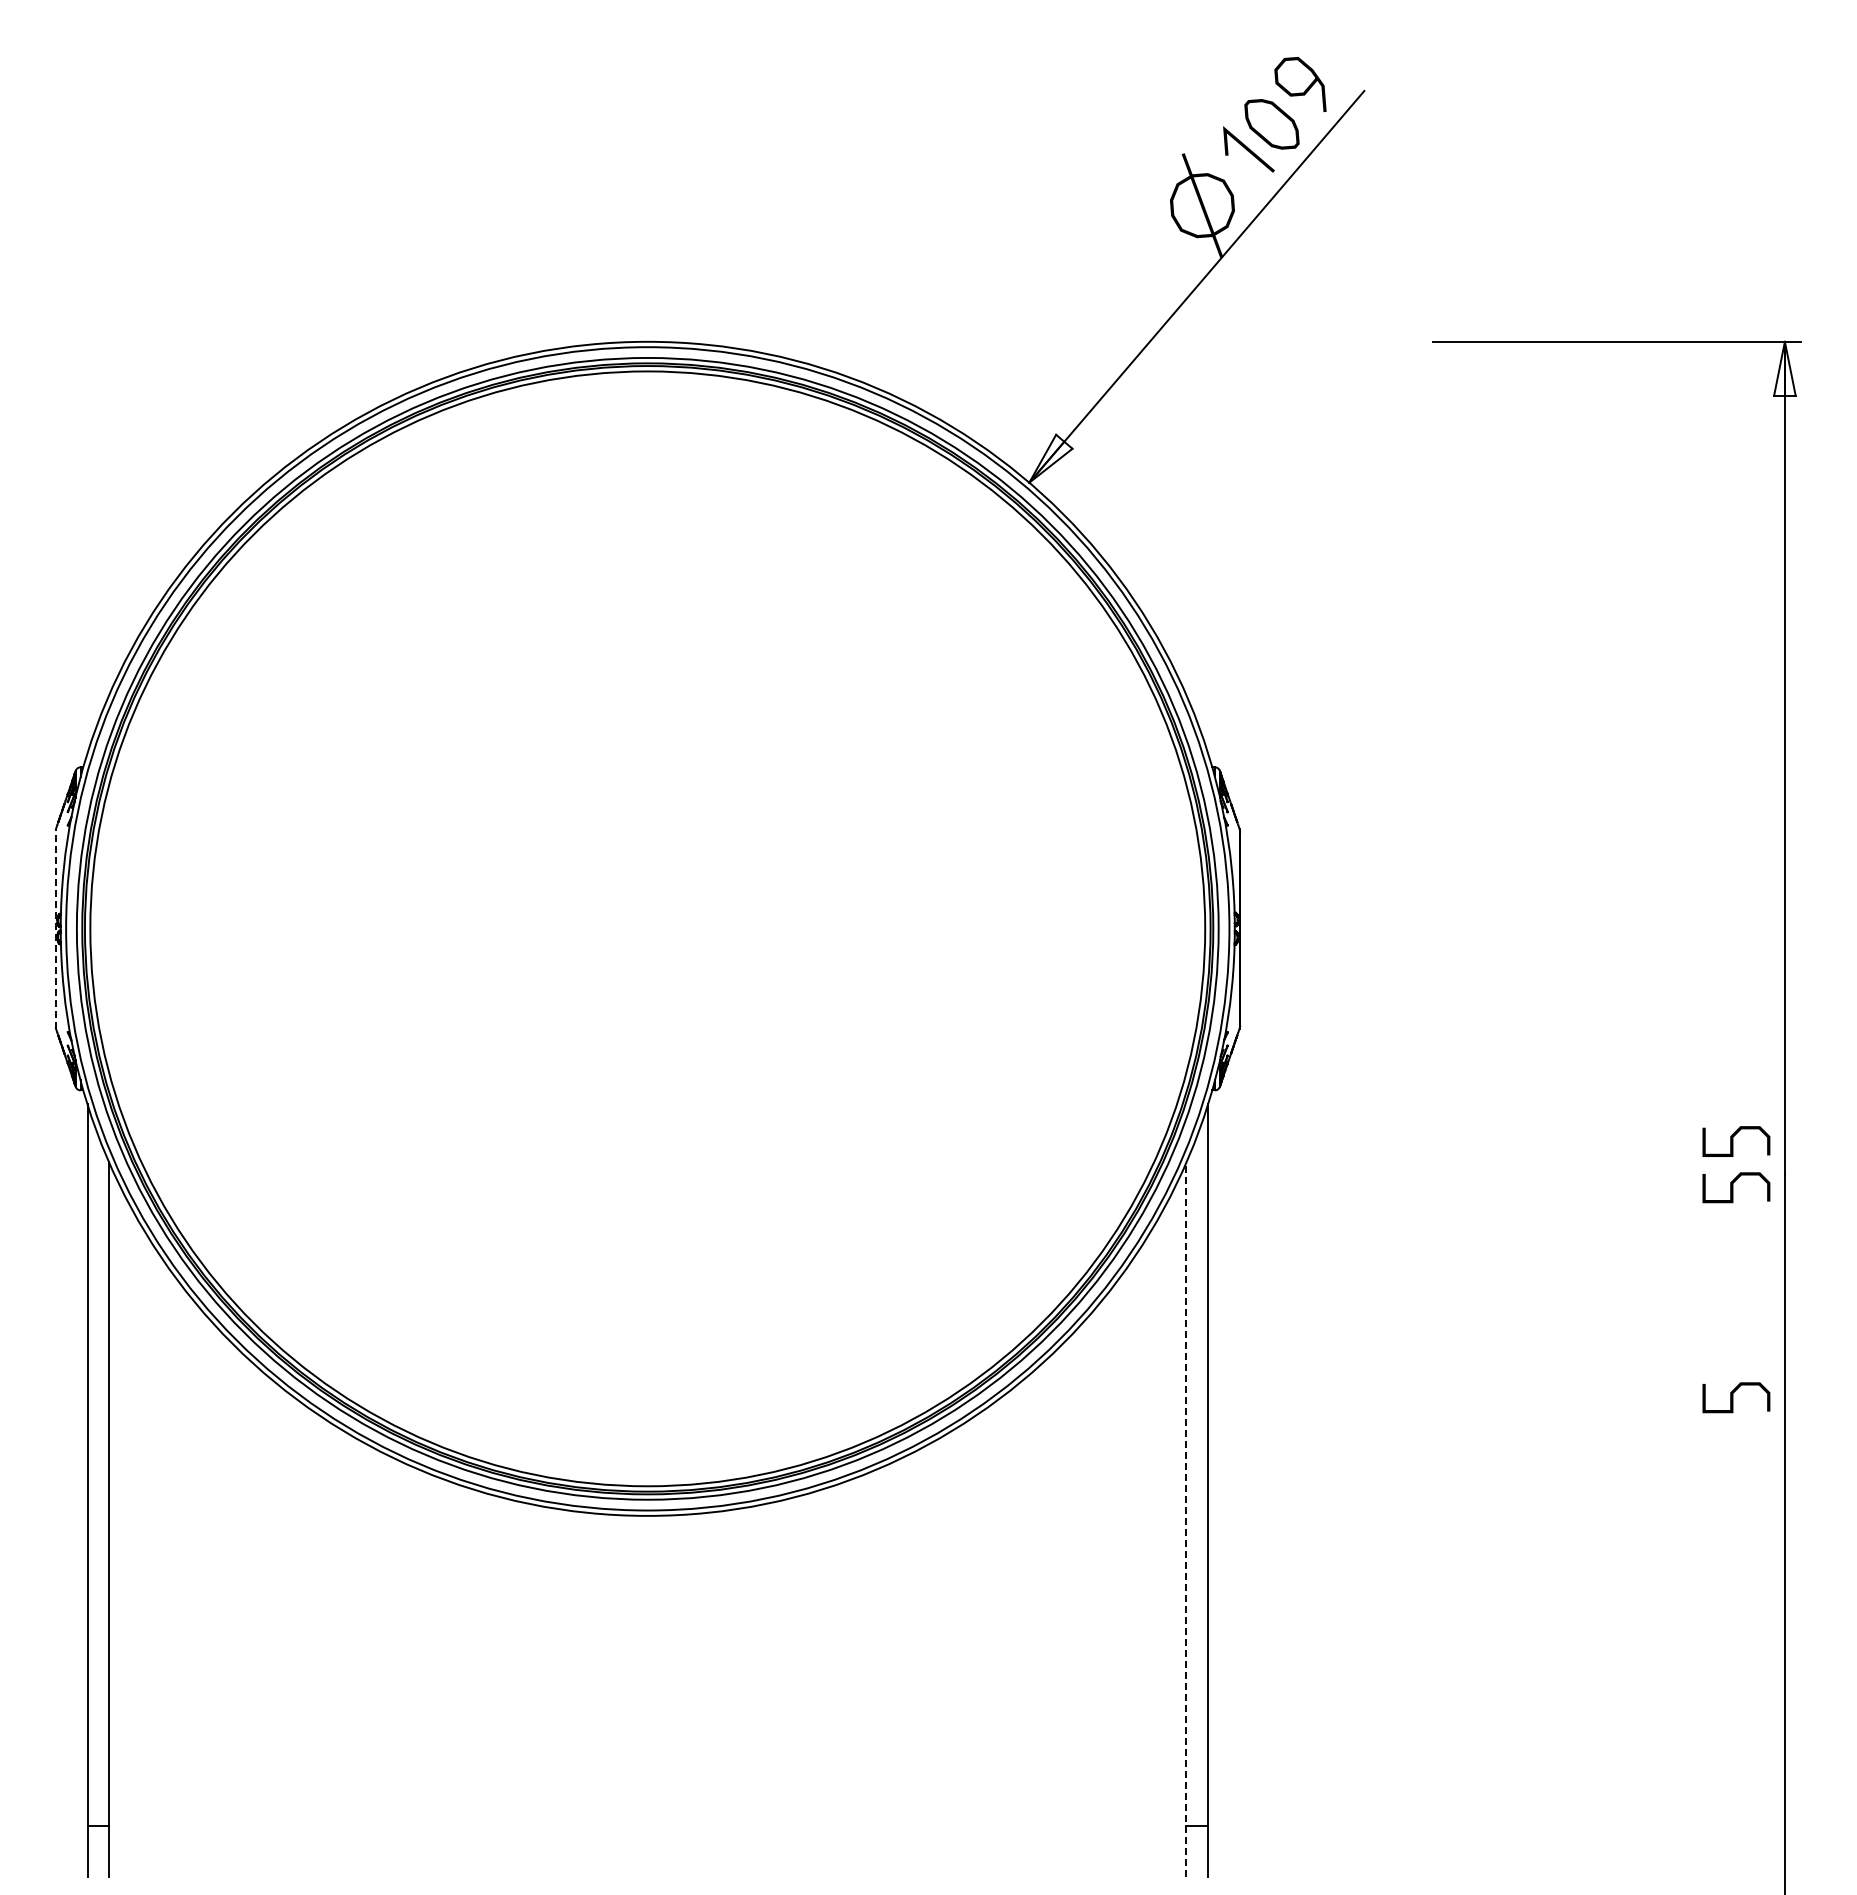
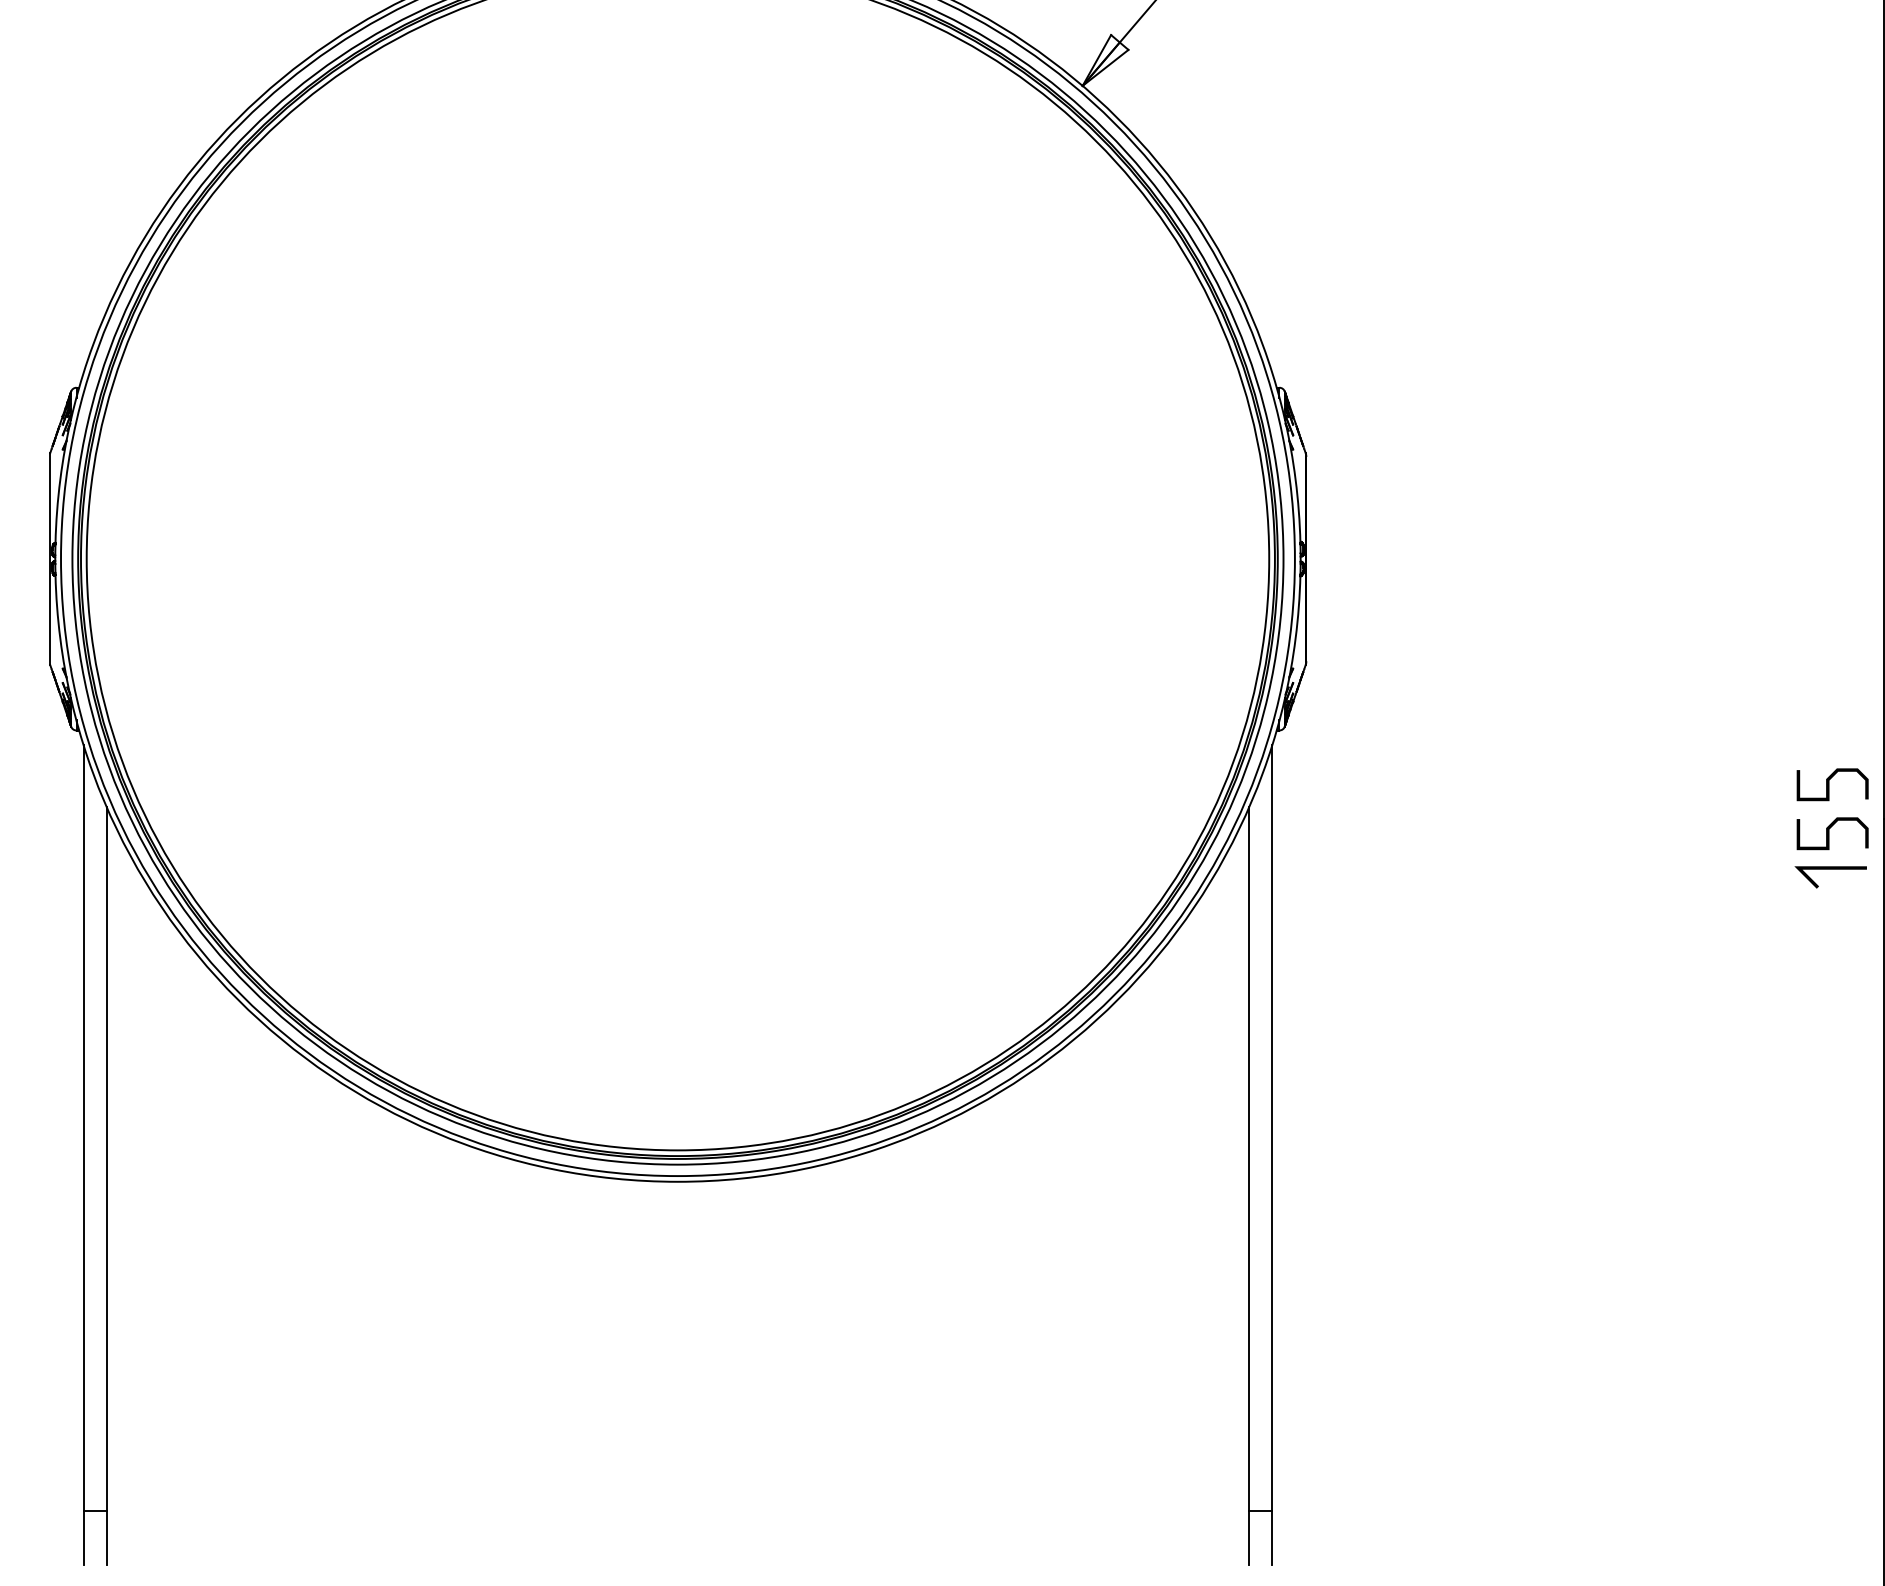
line: (55, 928) -> (49, 558), dashed -> solid
line: (1734, 1221) -> (1830, 869), added
curve: (1733, 1397) -> (1829, 1056), removed
line: (1186, 1519) -> (1249, 1185), dashed -> solid

